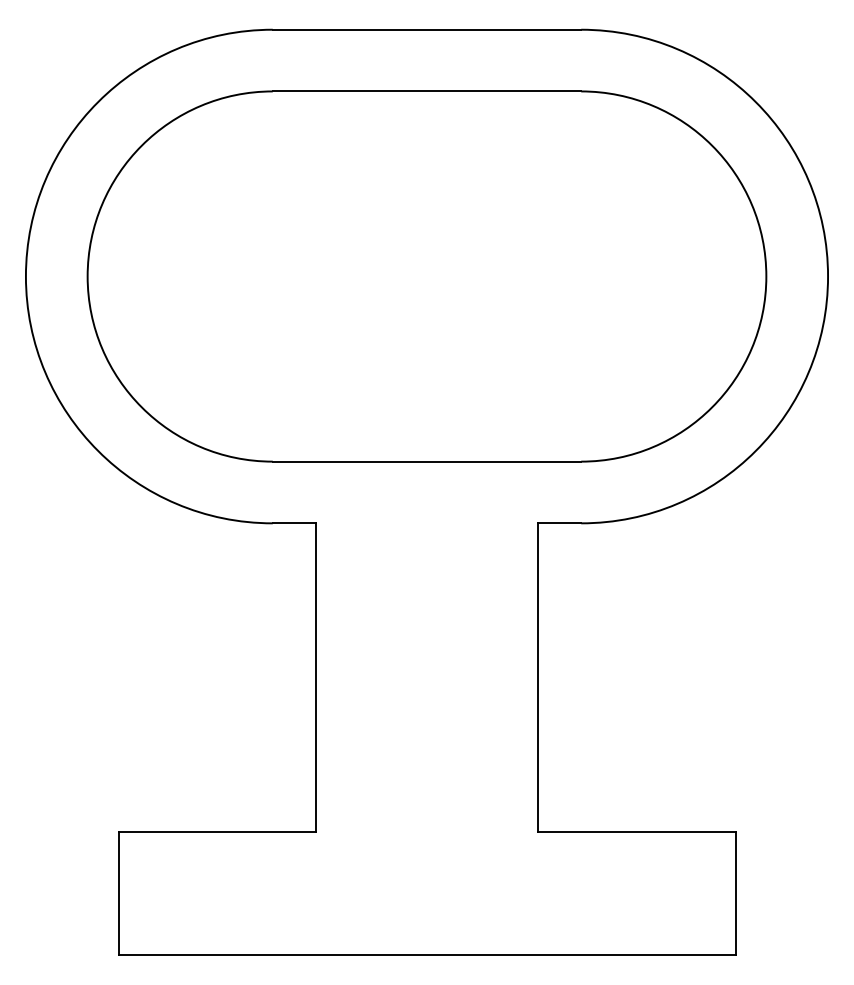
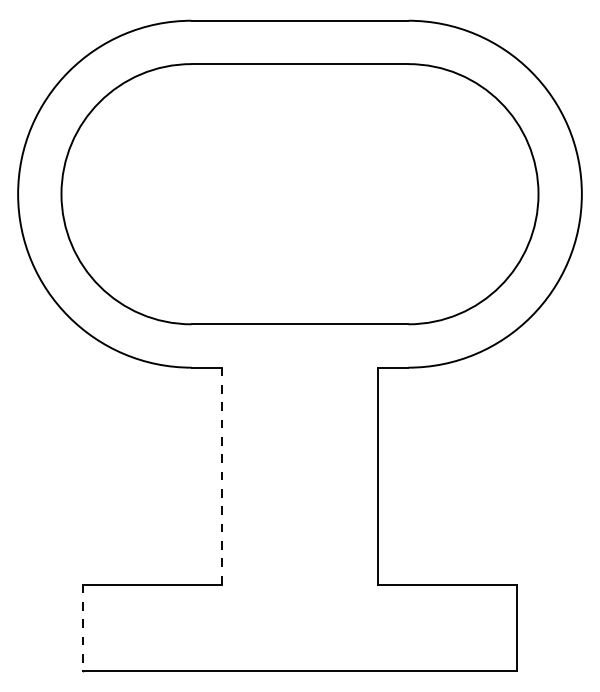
line: (315, 678) -> (221, 476), solid -> dashed
line: (118, 894) -> (83, 628), solid -> dashed

